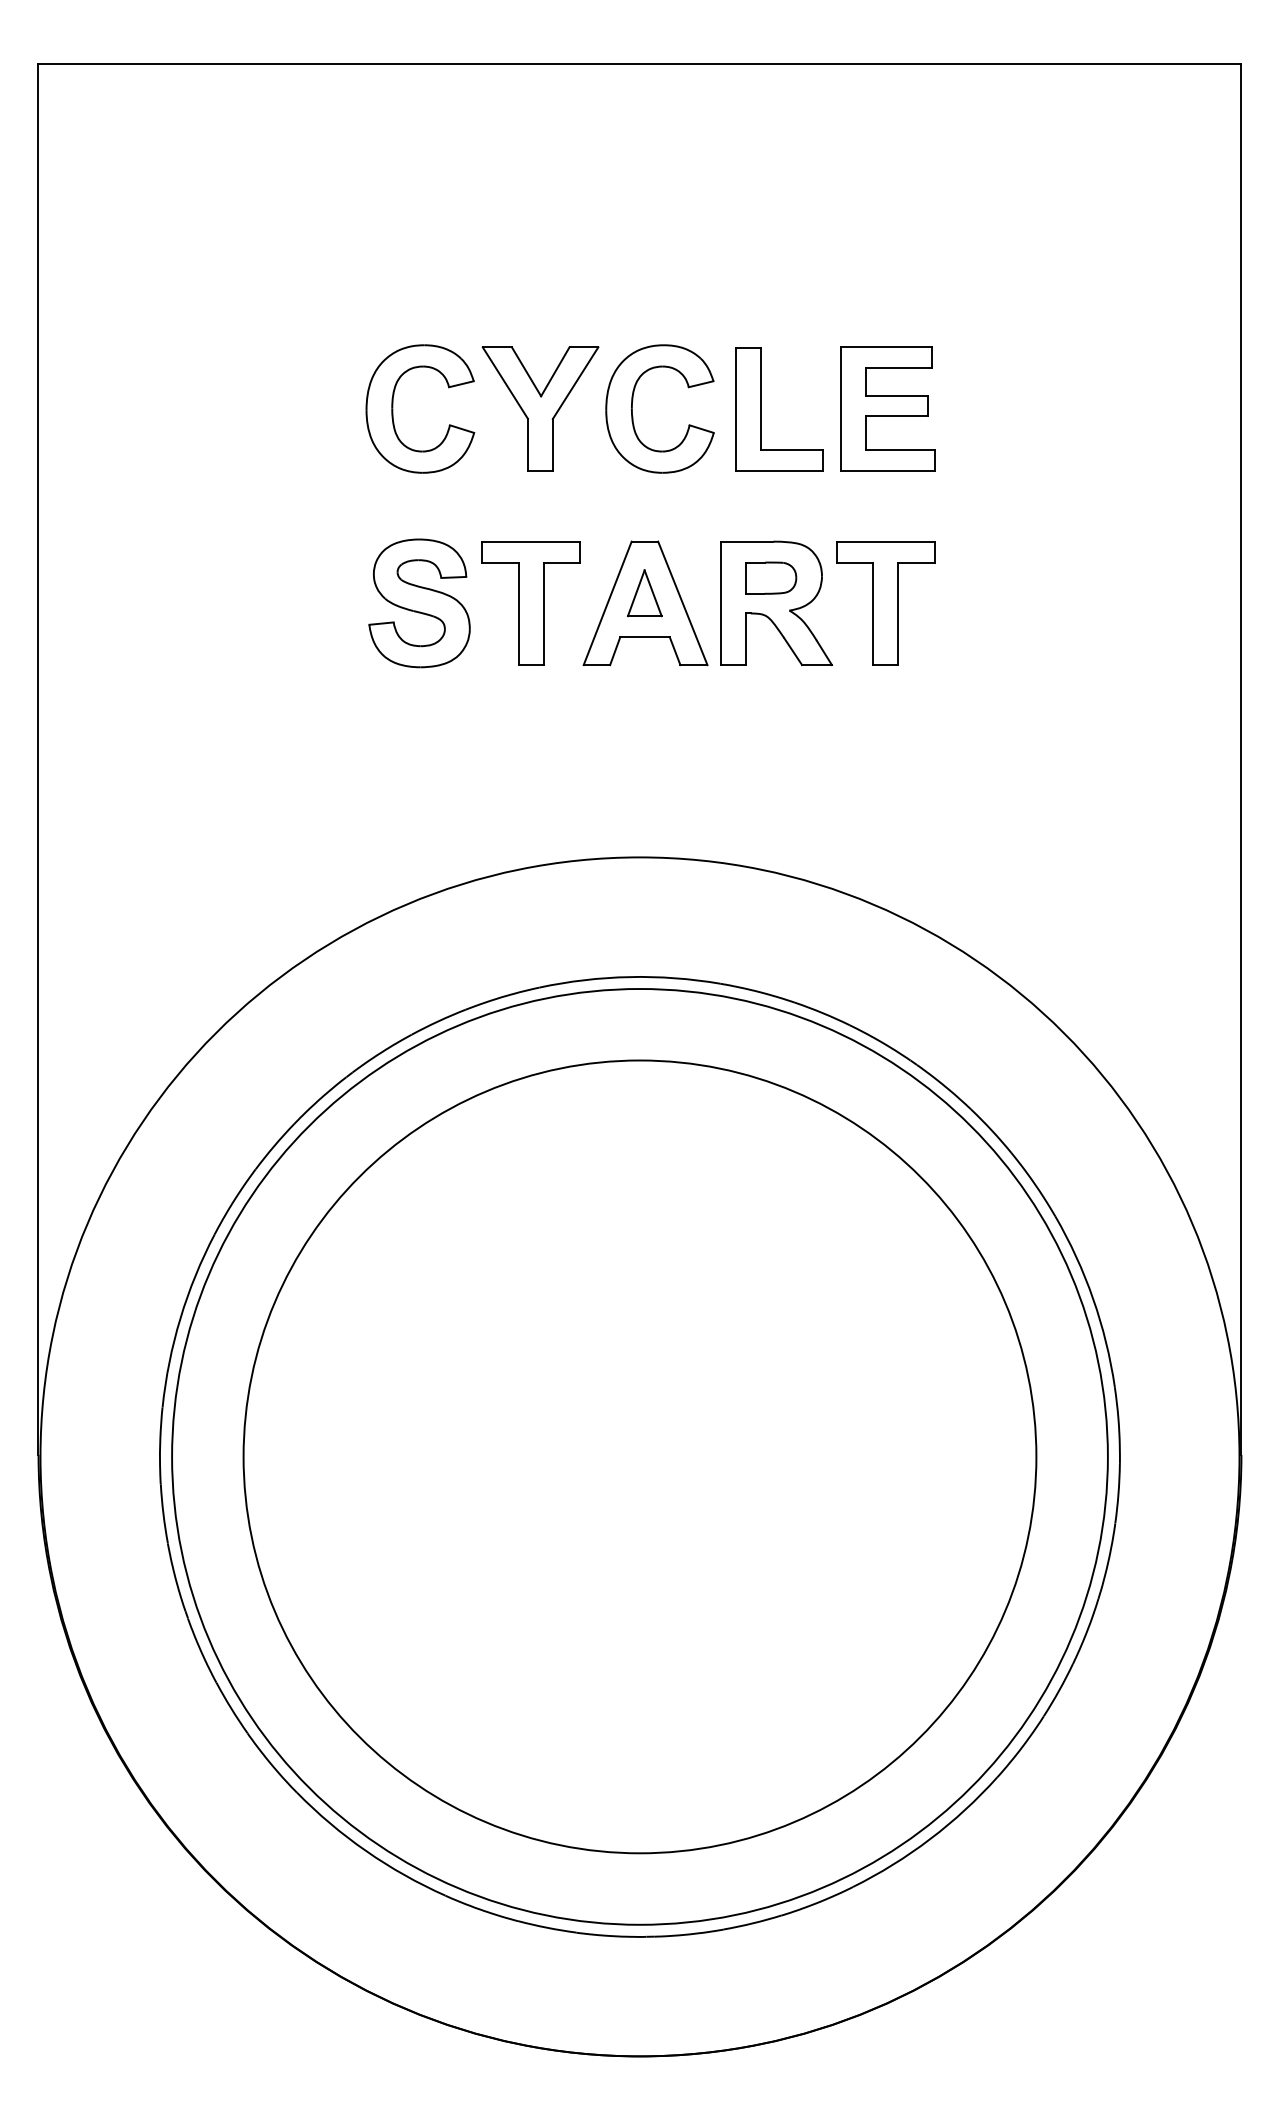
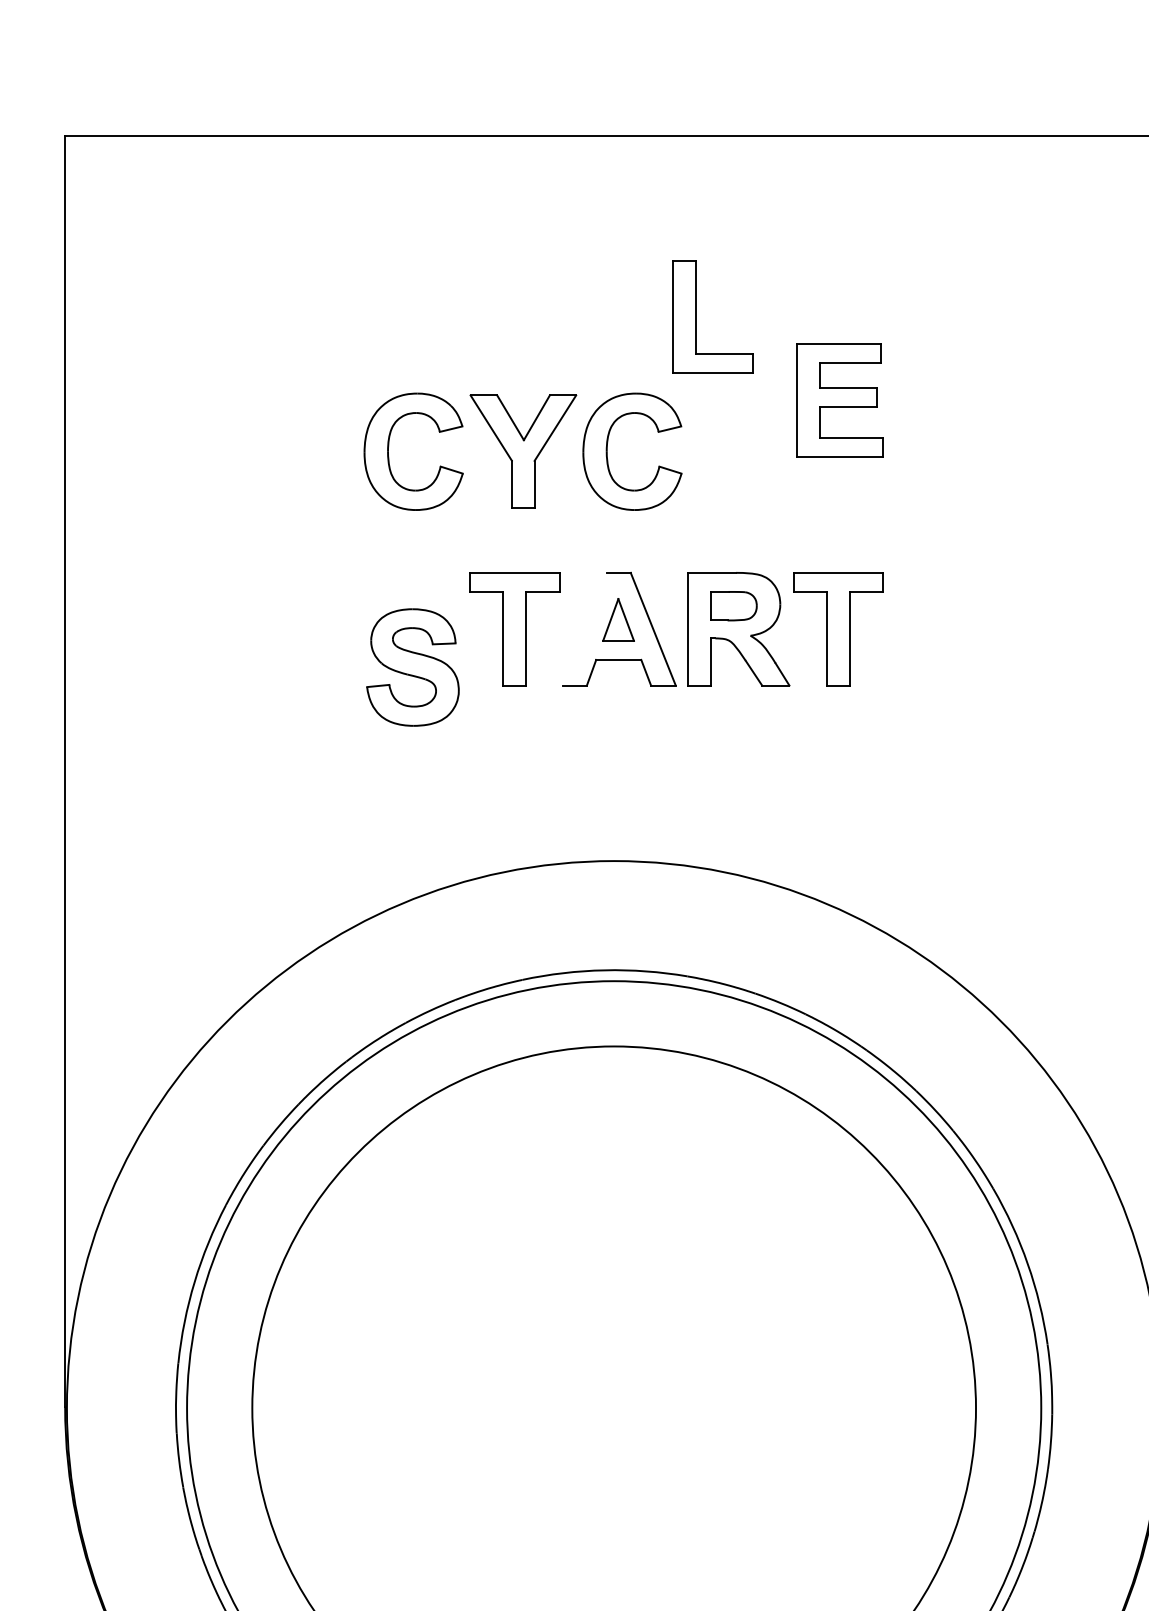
part: (887, 408) -> (840, 400), moved
part: (761, 409) -> (696, 317), moved
part: (419, 603) -> (412, 667), moved
line: (607, 603) -> (584, 629), removed

